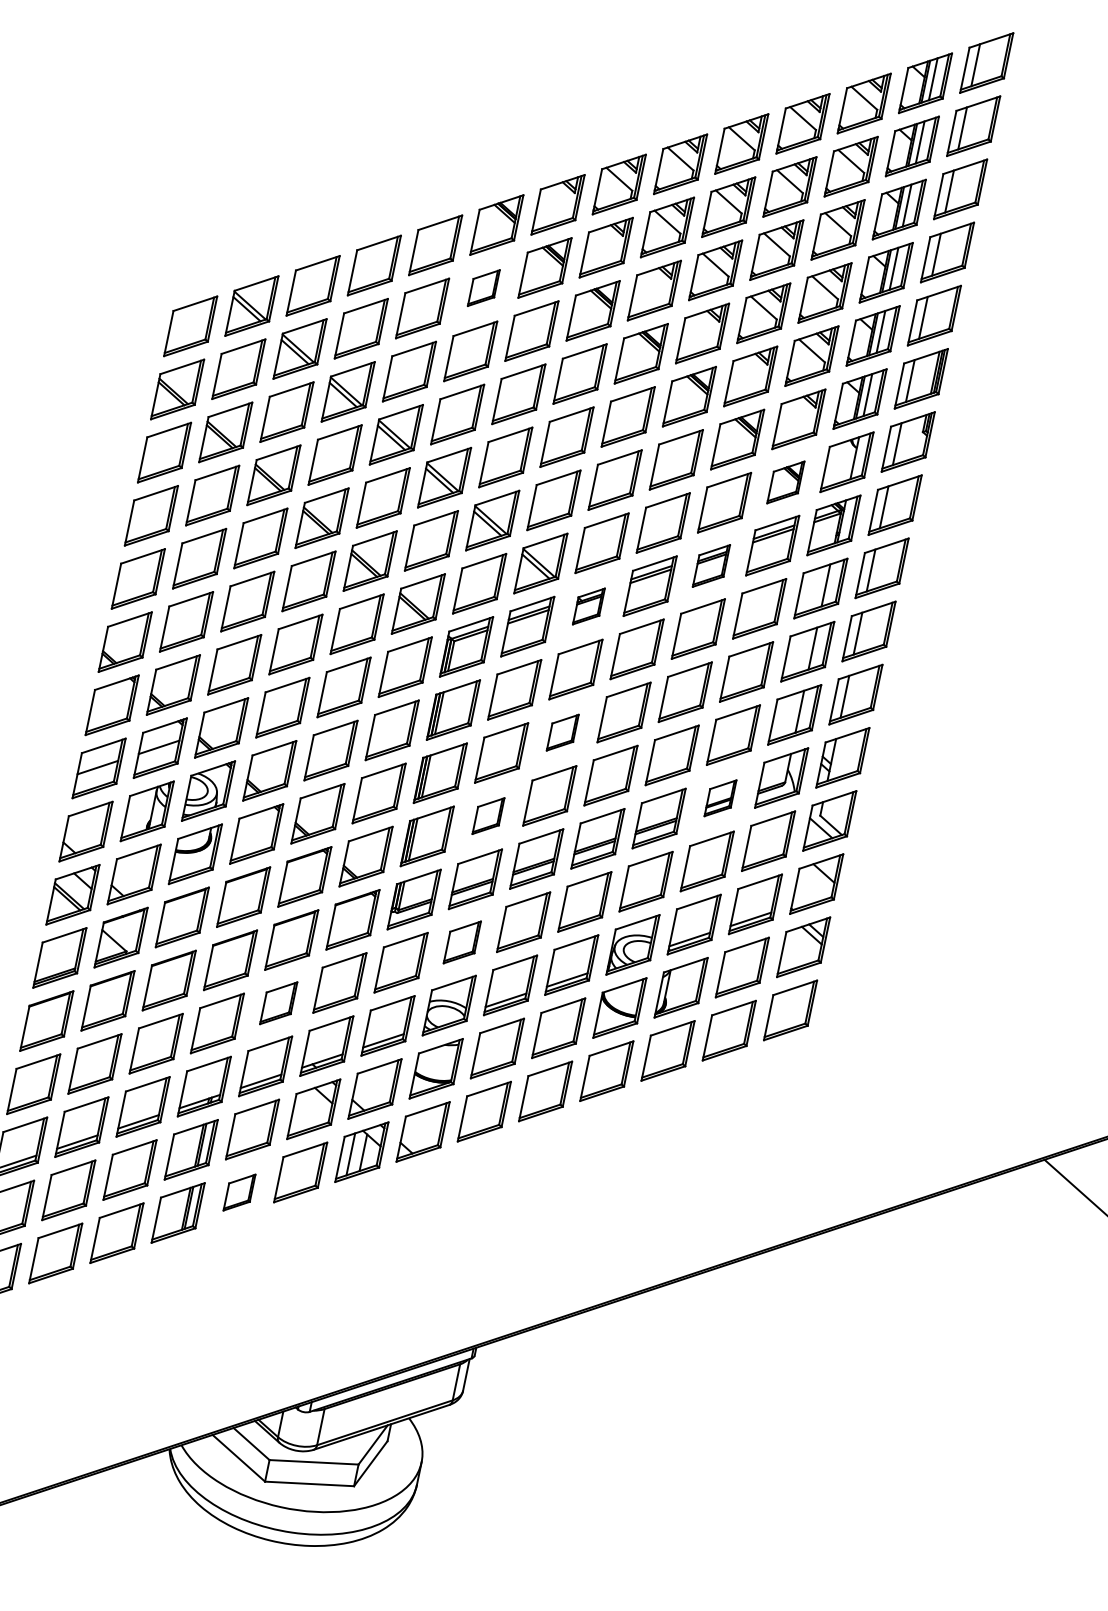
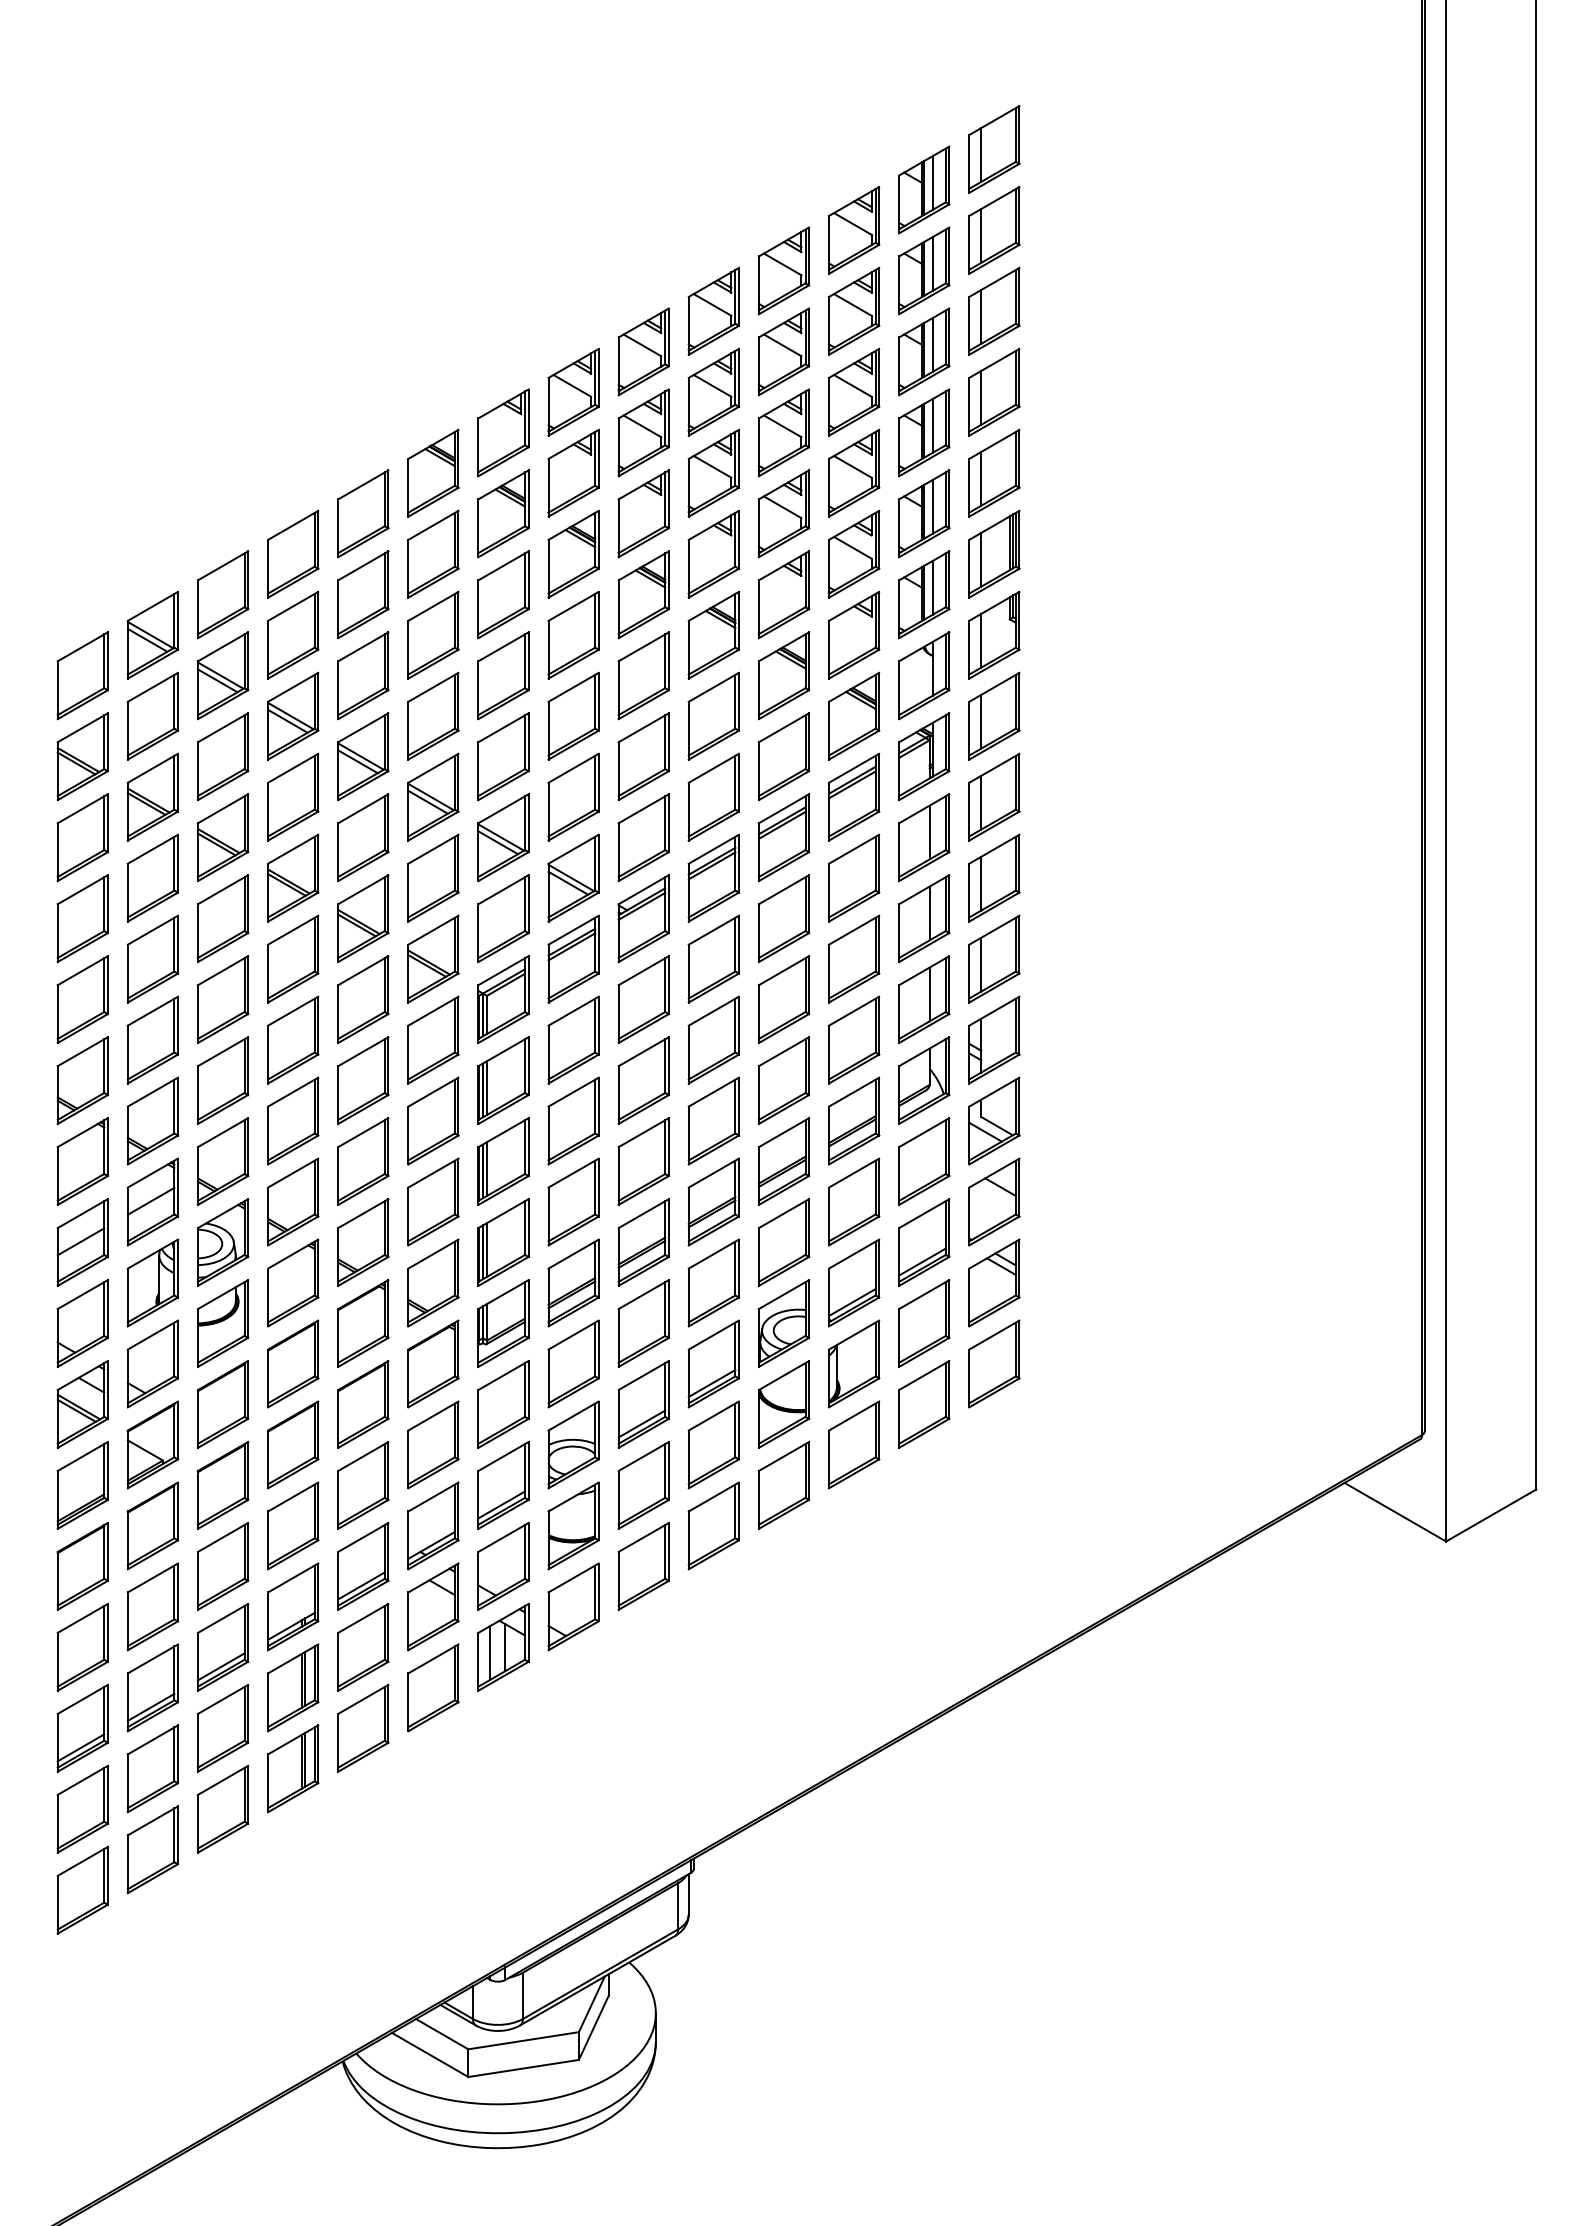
part: (484, 287) -> (433, 553), size x1.67
part: (786, 482) -> (854, 715), size x1.43
part: (711, 565) -> (783, 837), size x1.43
part: (588, 606) -> (643, 918), size x1.67
part: (562, 732) -> (643, 1080), size x1.67
part: (720, 797) -> (854, 1120), size x1.67
part: (488, 815) -> (573, 1201), size x1.67
part: (462, 942) -> (573, 1363), size x1.43
part: (278, 1003) -> (363, 1485), size x1.43
part: (239, 1192) -> (363, 1727), size x1.67

